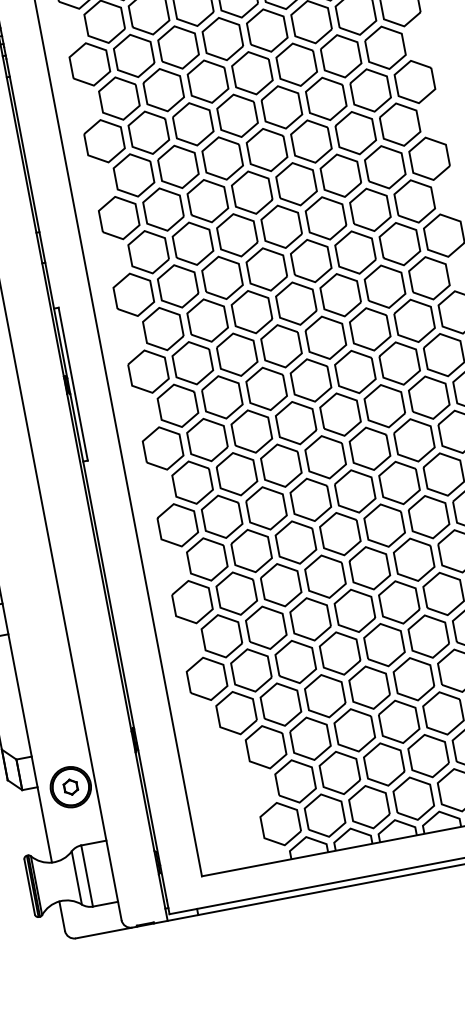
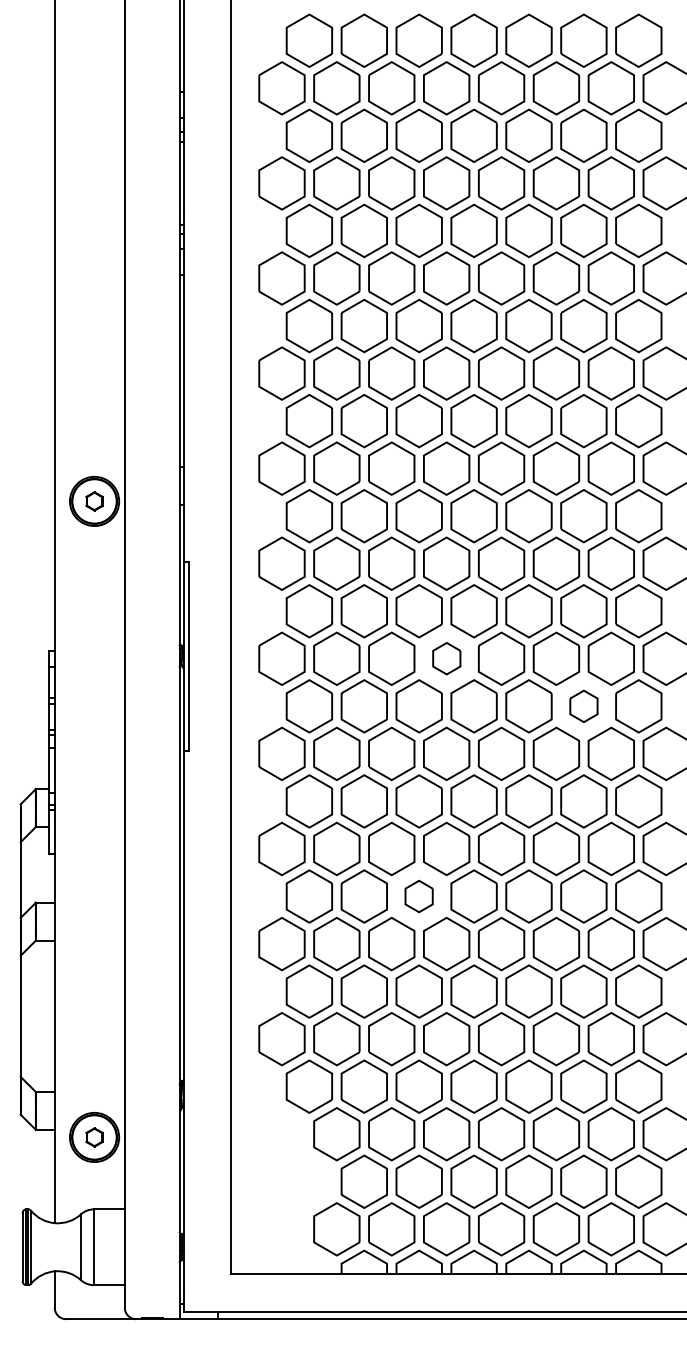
part: (281, 346) -> (446, 658), size x0.6
part: (399, 363) -> (583, 706), size x0.6
part: (295, 542) -> (418, 896), size x0.6

